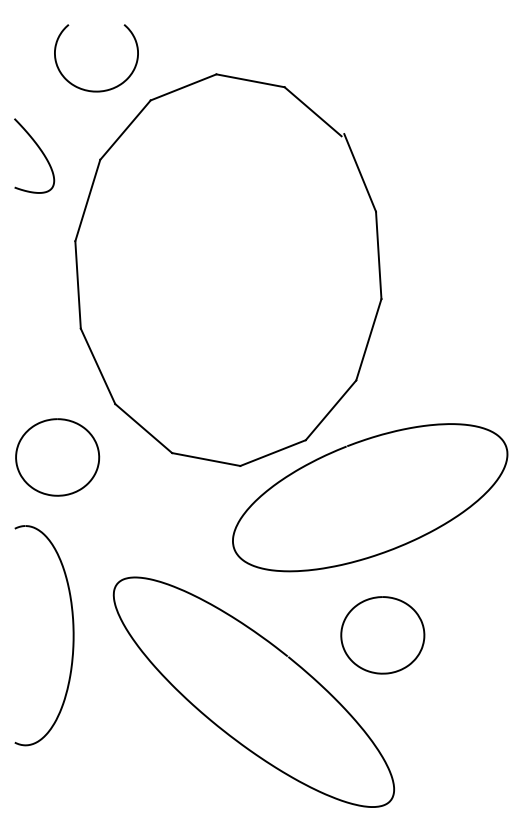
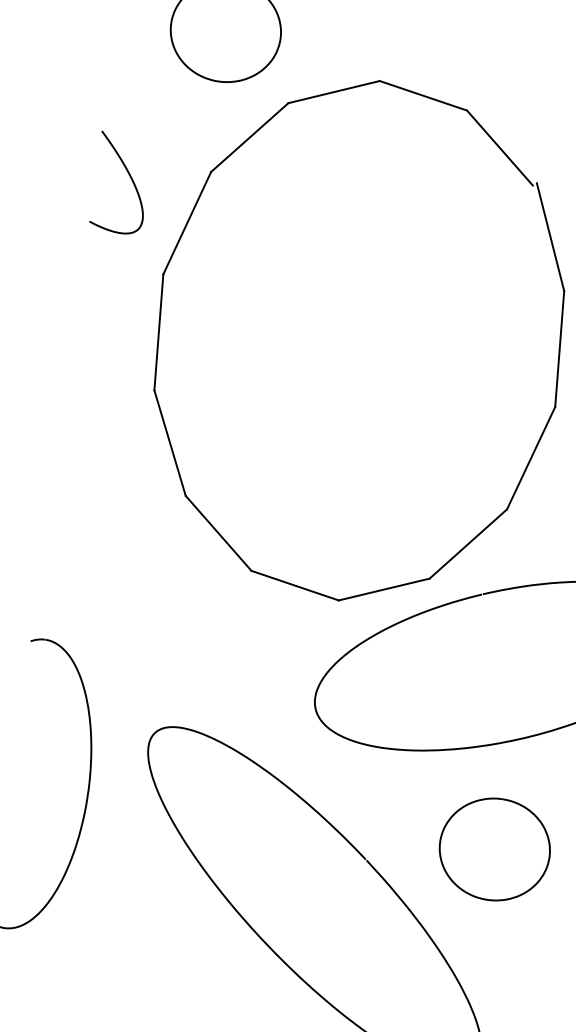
curve: (40, 151) -> (130, 178), moved
curve: (57, 494) -> (93, 604), removed

